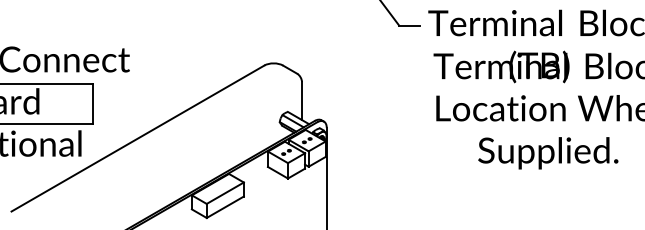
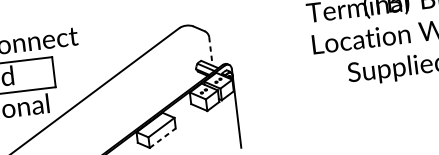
line: (301, 101) -> (210, 51), solid -> dashed
line: (225, 207) -> (162, 138), solid -> dashed

